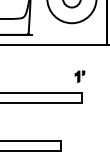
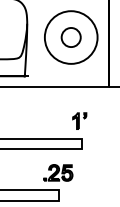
part: (79, 76) -> (79, 120), size x1.43
part: (60, 124) -> (58, 172), added

